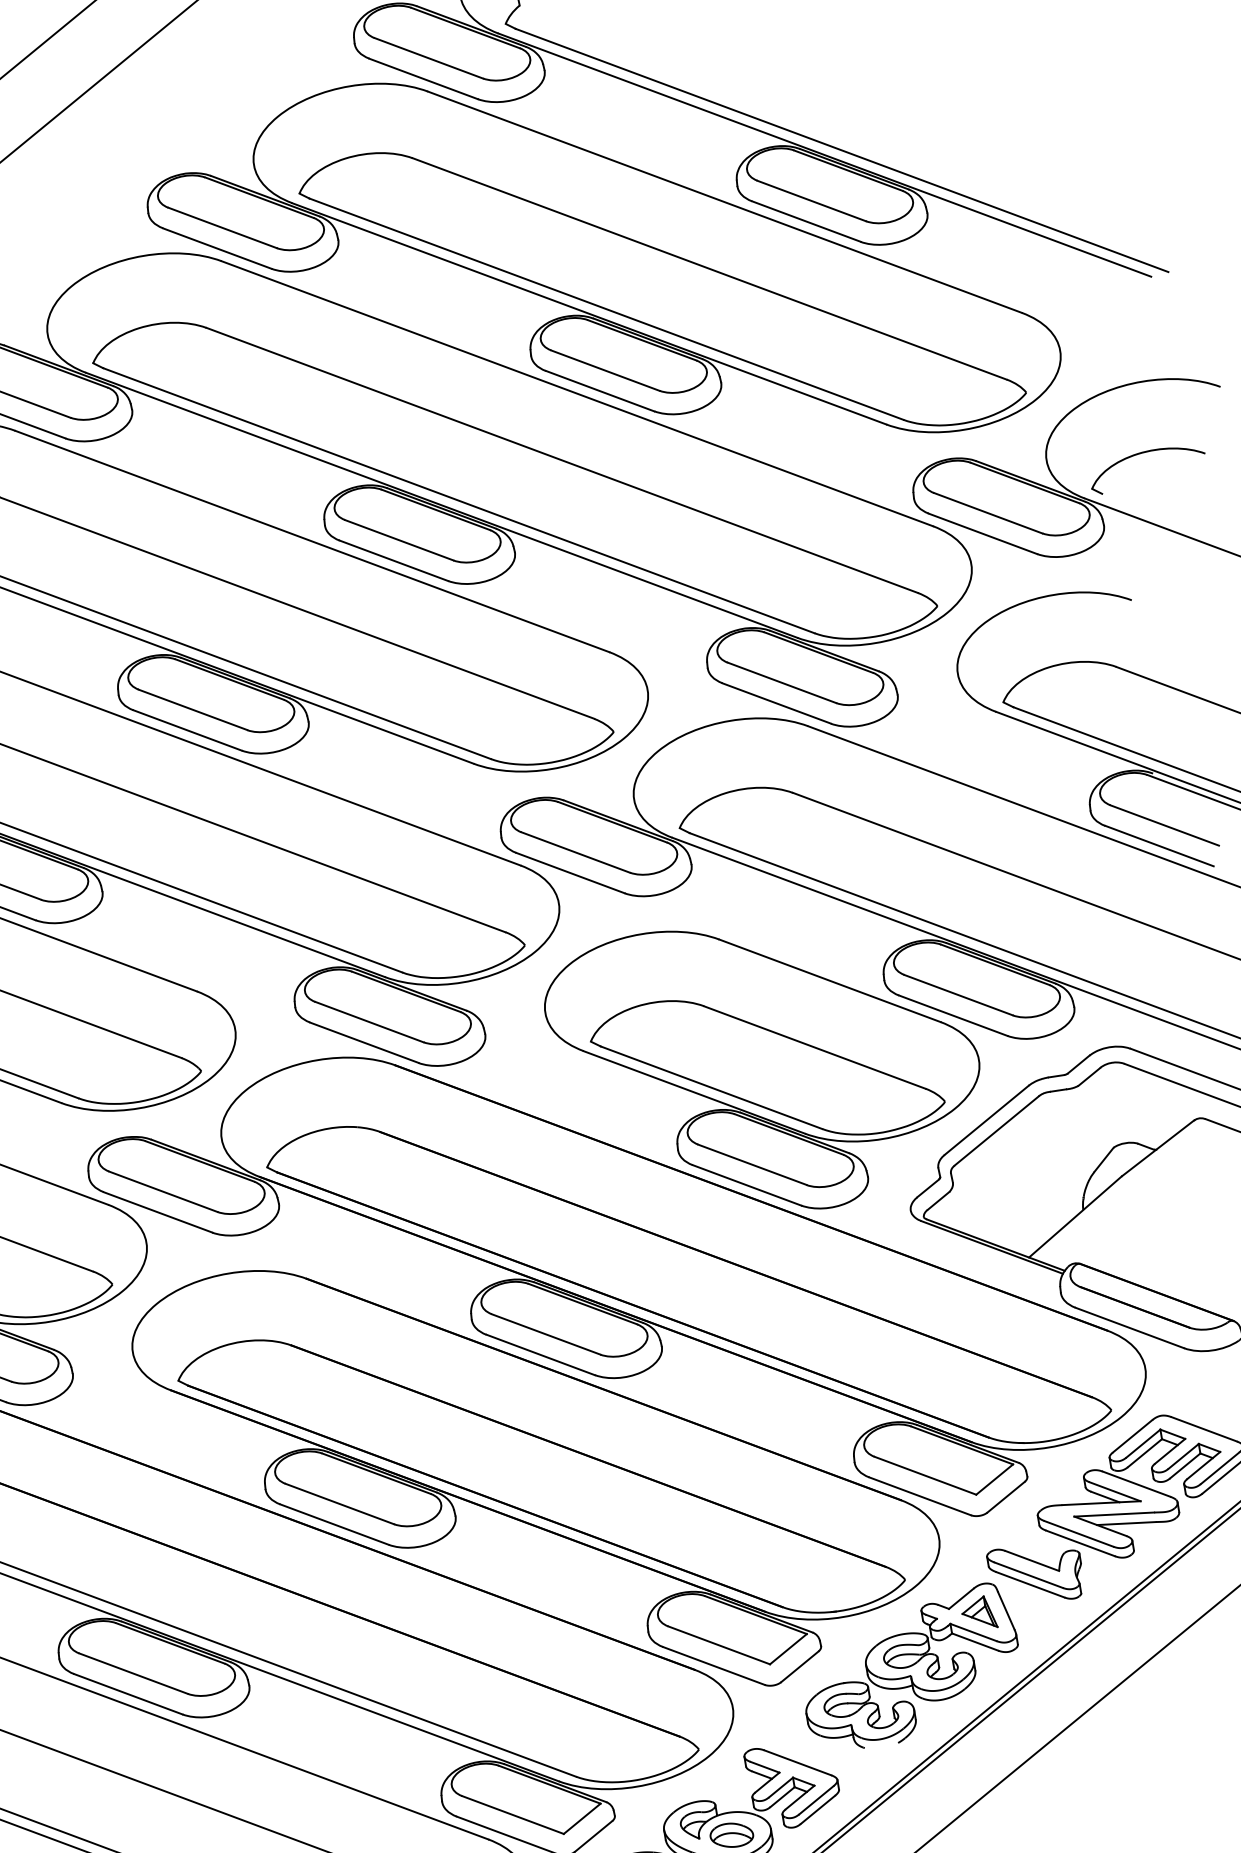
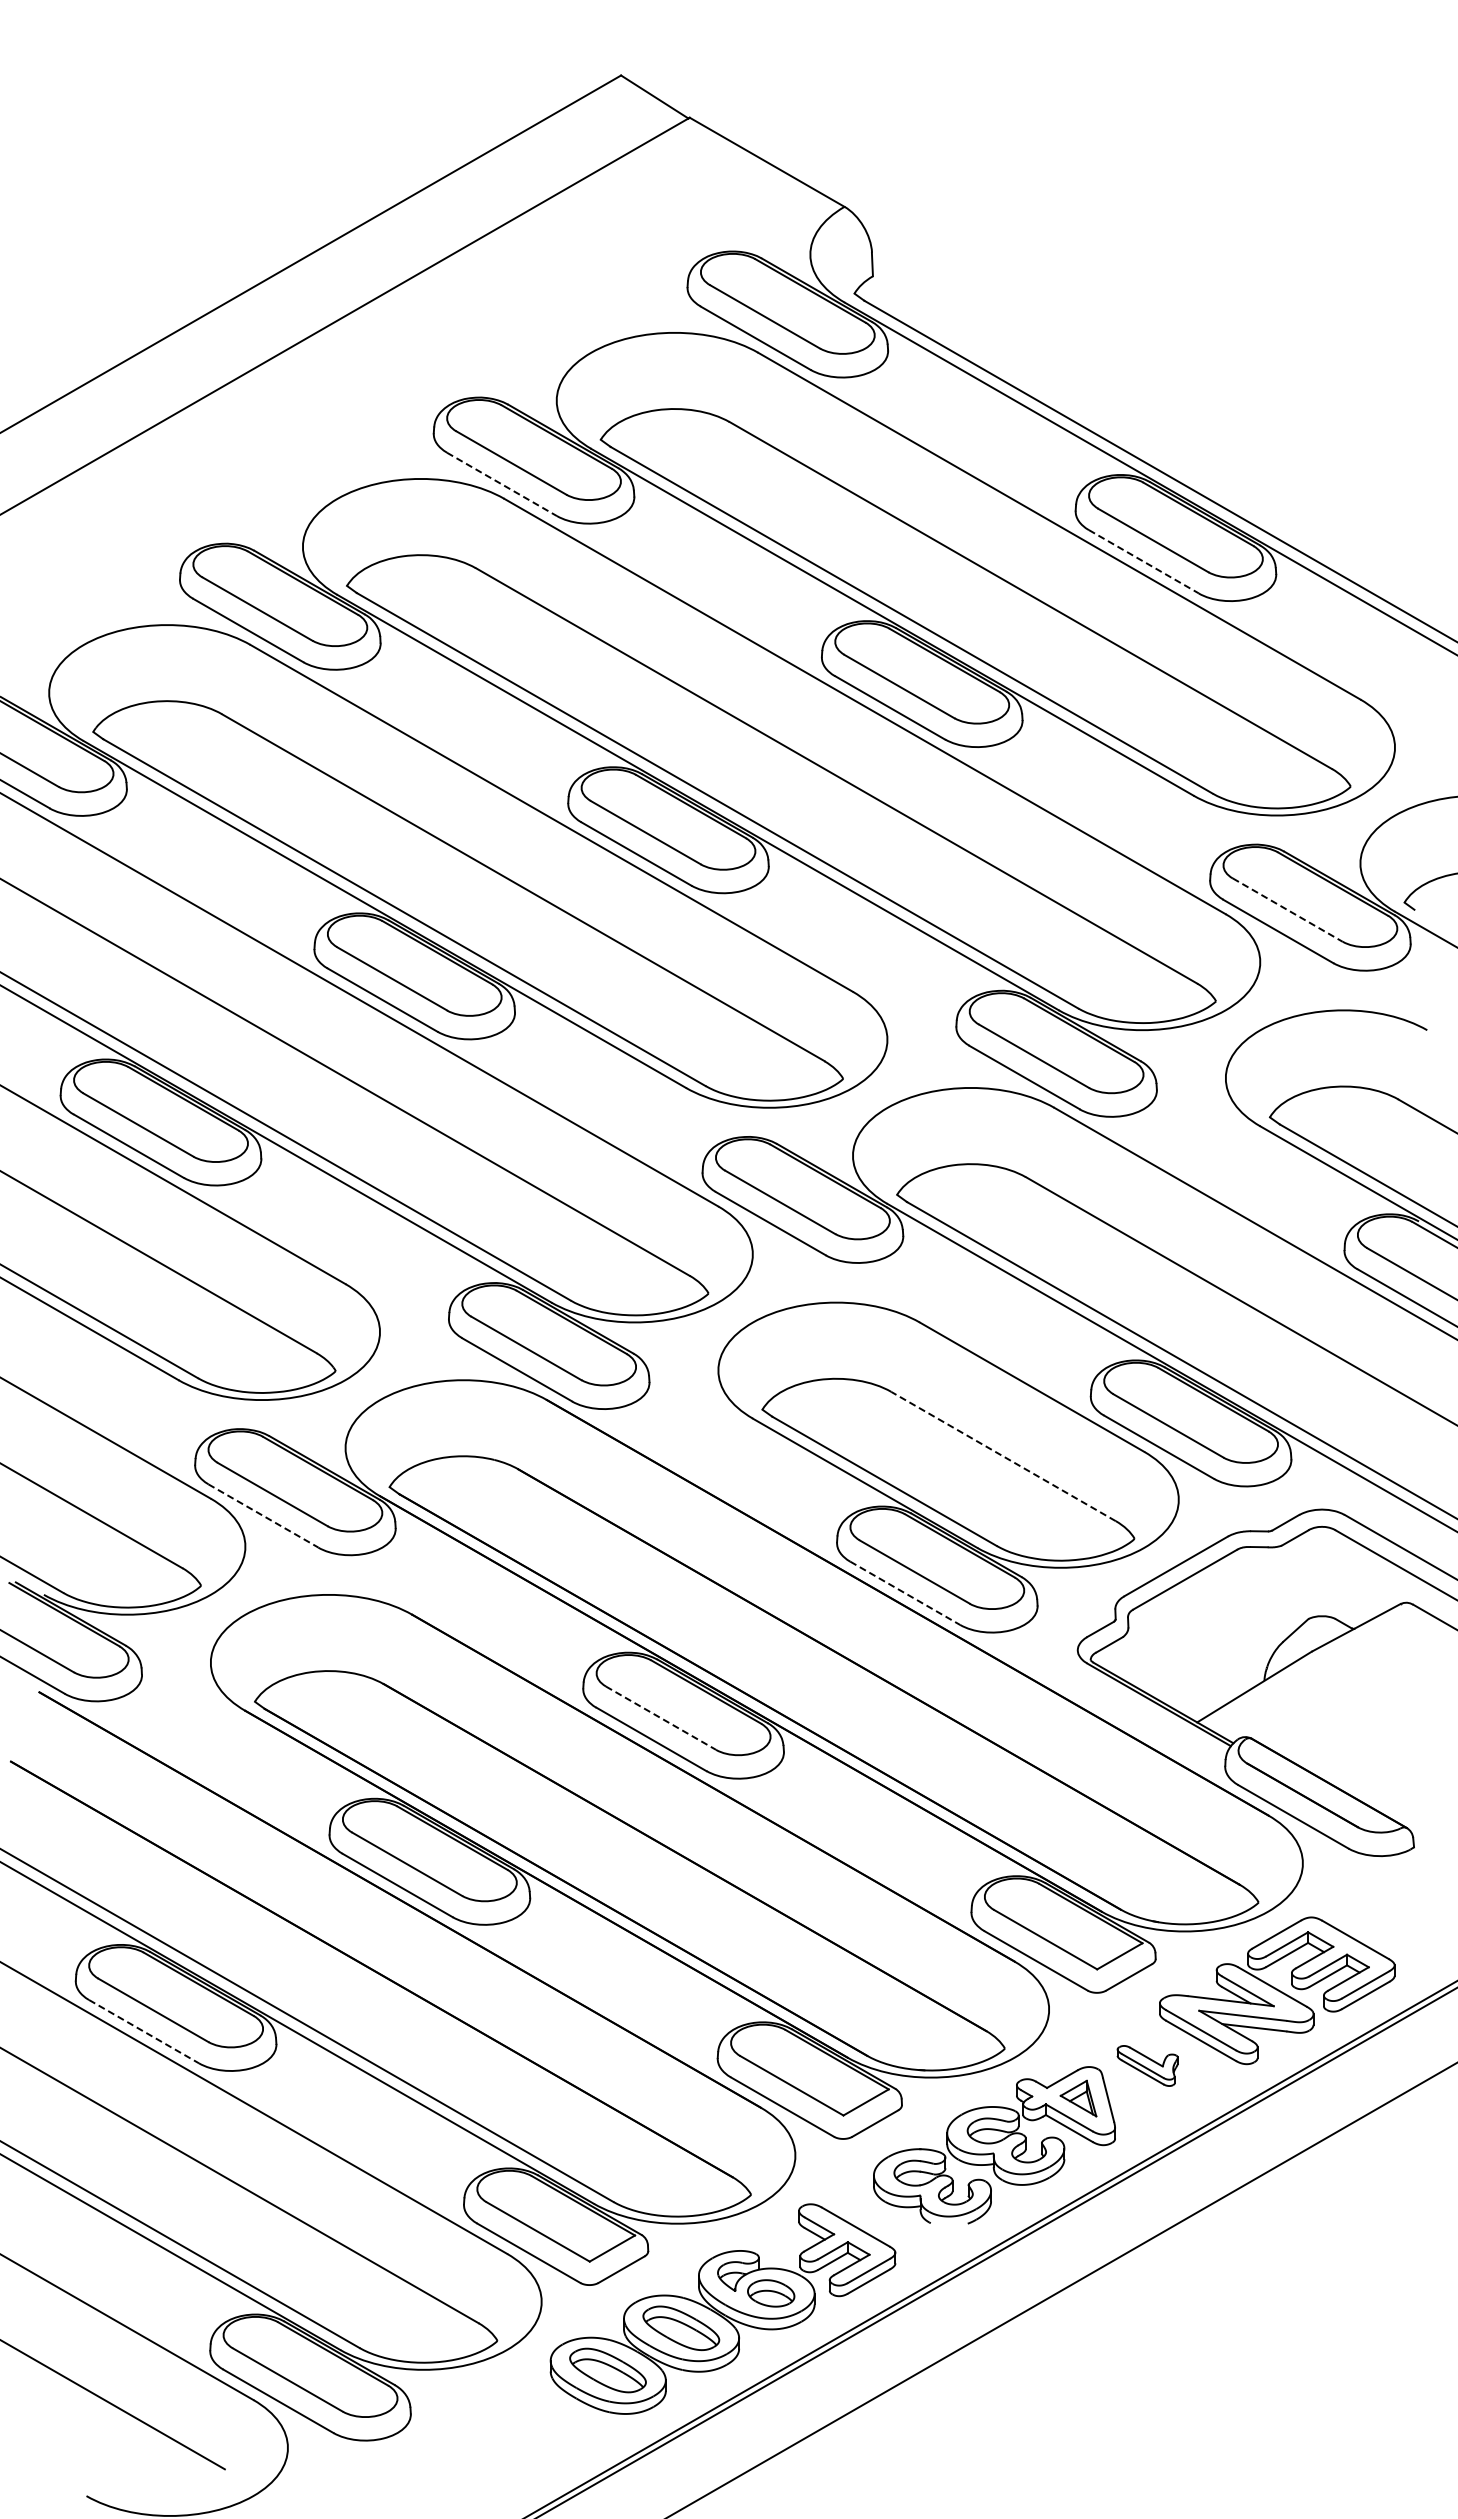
line: (807, 222) -> (1144, 562), solid -> dashed
line: (217, 248) -> (502, 484), solid -> dashed
line: (988, 513) -> (1288, 910), solid -> dashed
line: (814, 1047) -> (1003, 1456), solid -> dashed
line: (747, 1185) -> (905, 1593), solid -> dashed
line: (158, 1212) -> (263, 1516), solid -> dashed
line: (546, 1334) -> (661, 1718), solid -> dashed
part: (1035, 1573) -> (1147, 2065), size x0.6
line: (128, 1694) -> (144, 2031), solid -> dashed

